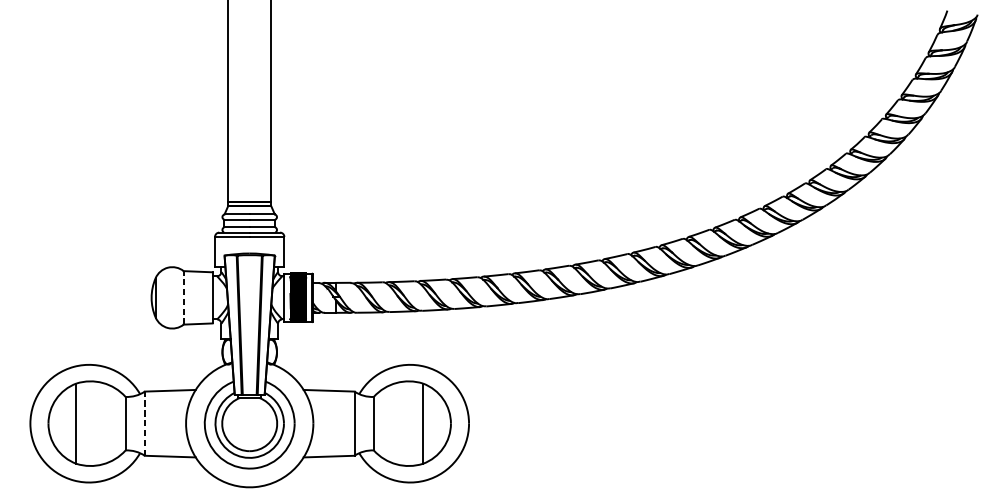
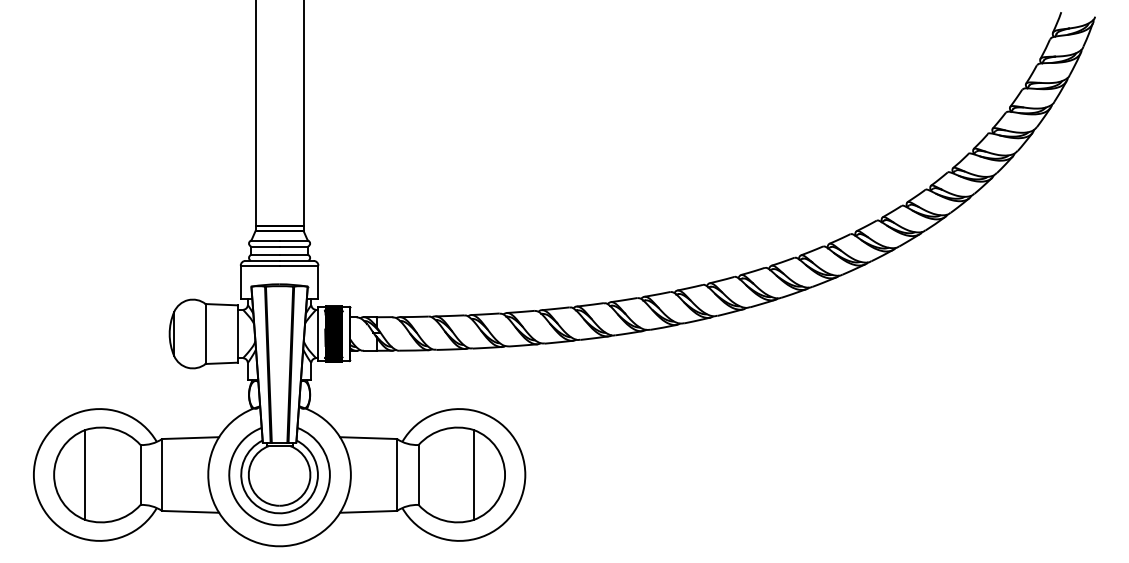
line: (183, 298) -> (205, 334), dashed -> solid
line: (145, 423) -> (162, 474), dashed -> solid

